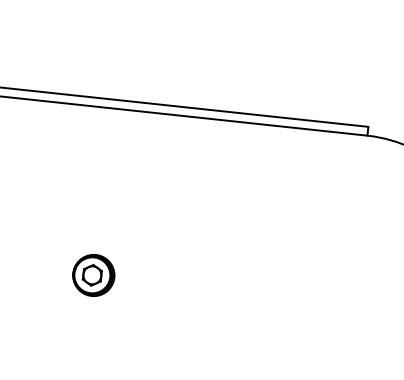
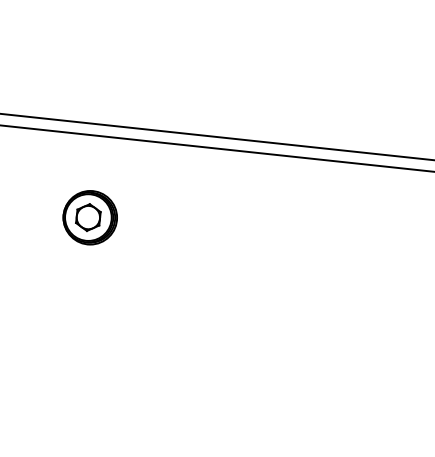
part: (93, 275) -> (89, 217), moved

